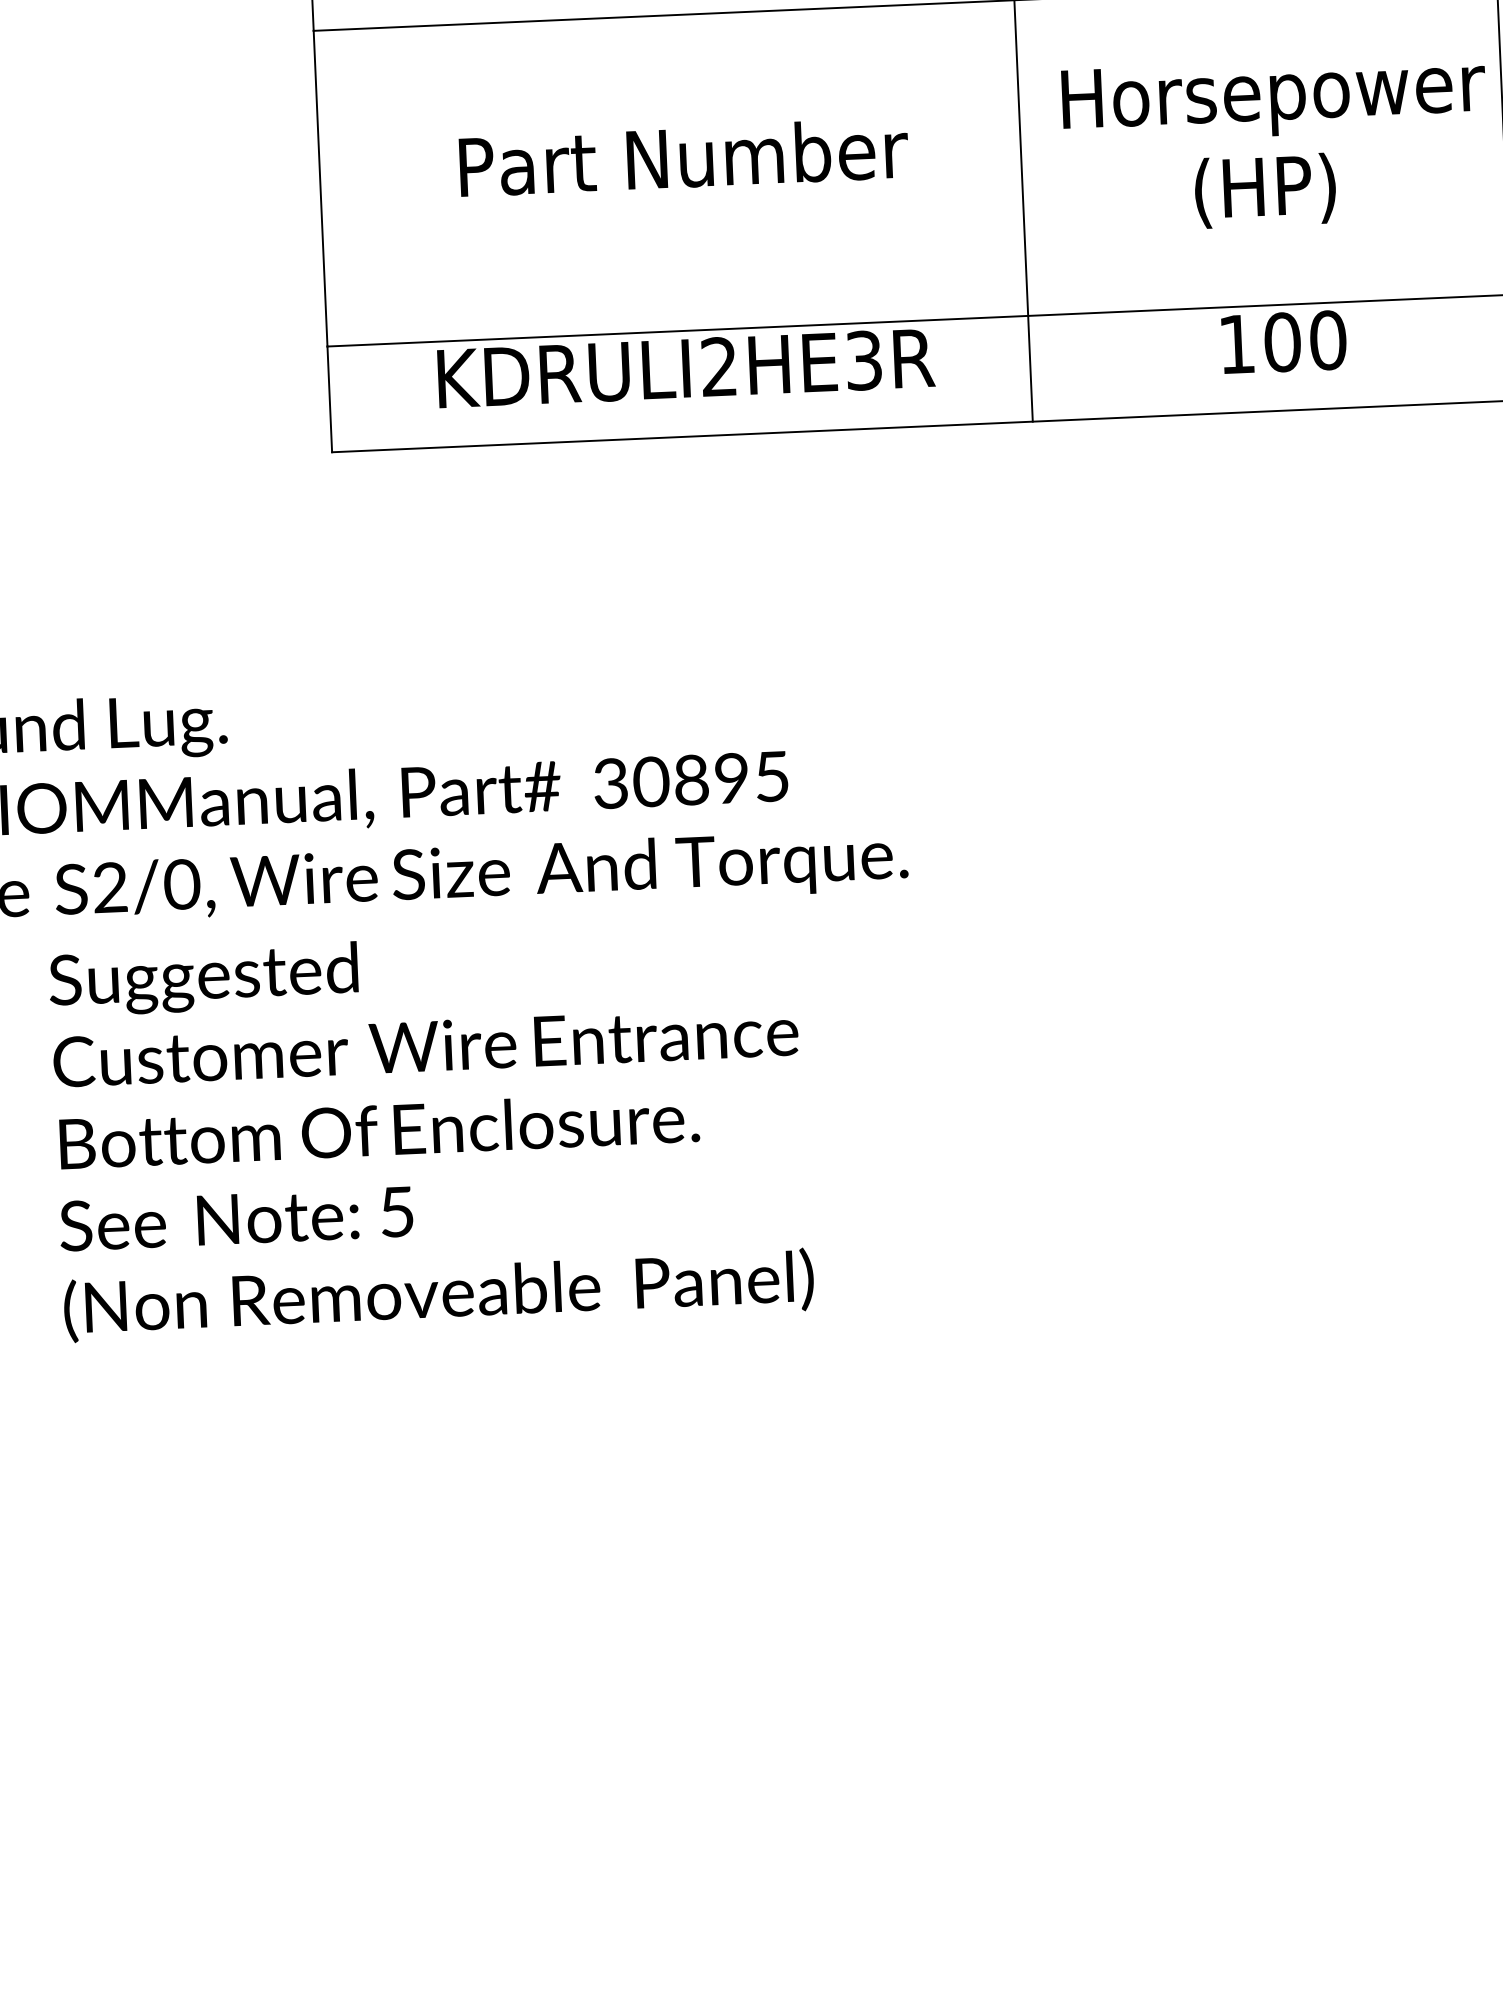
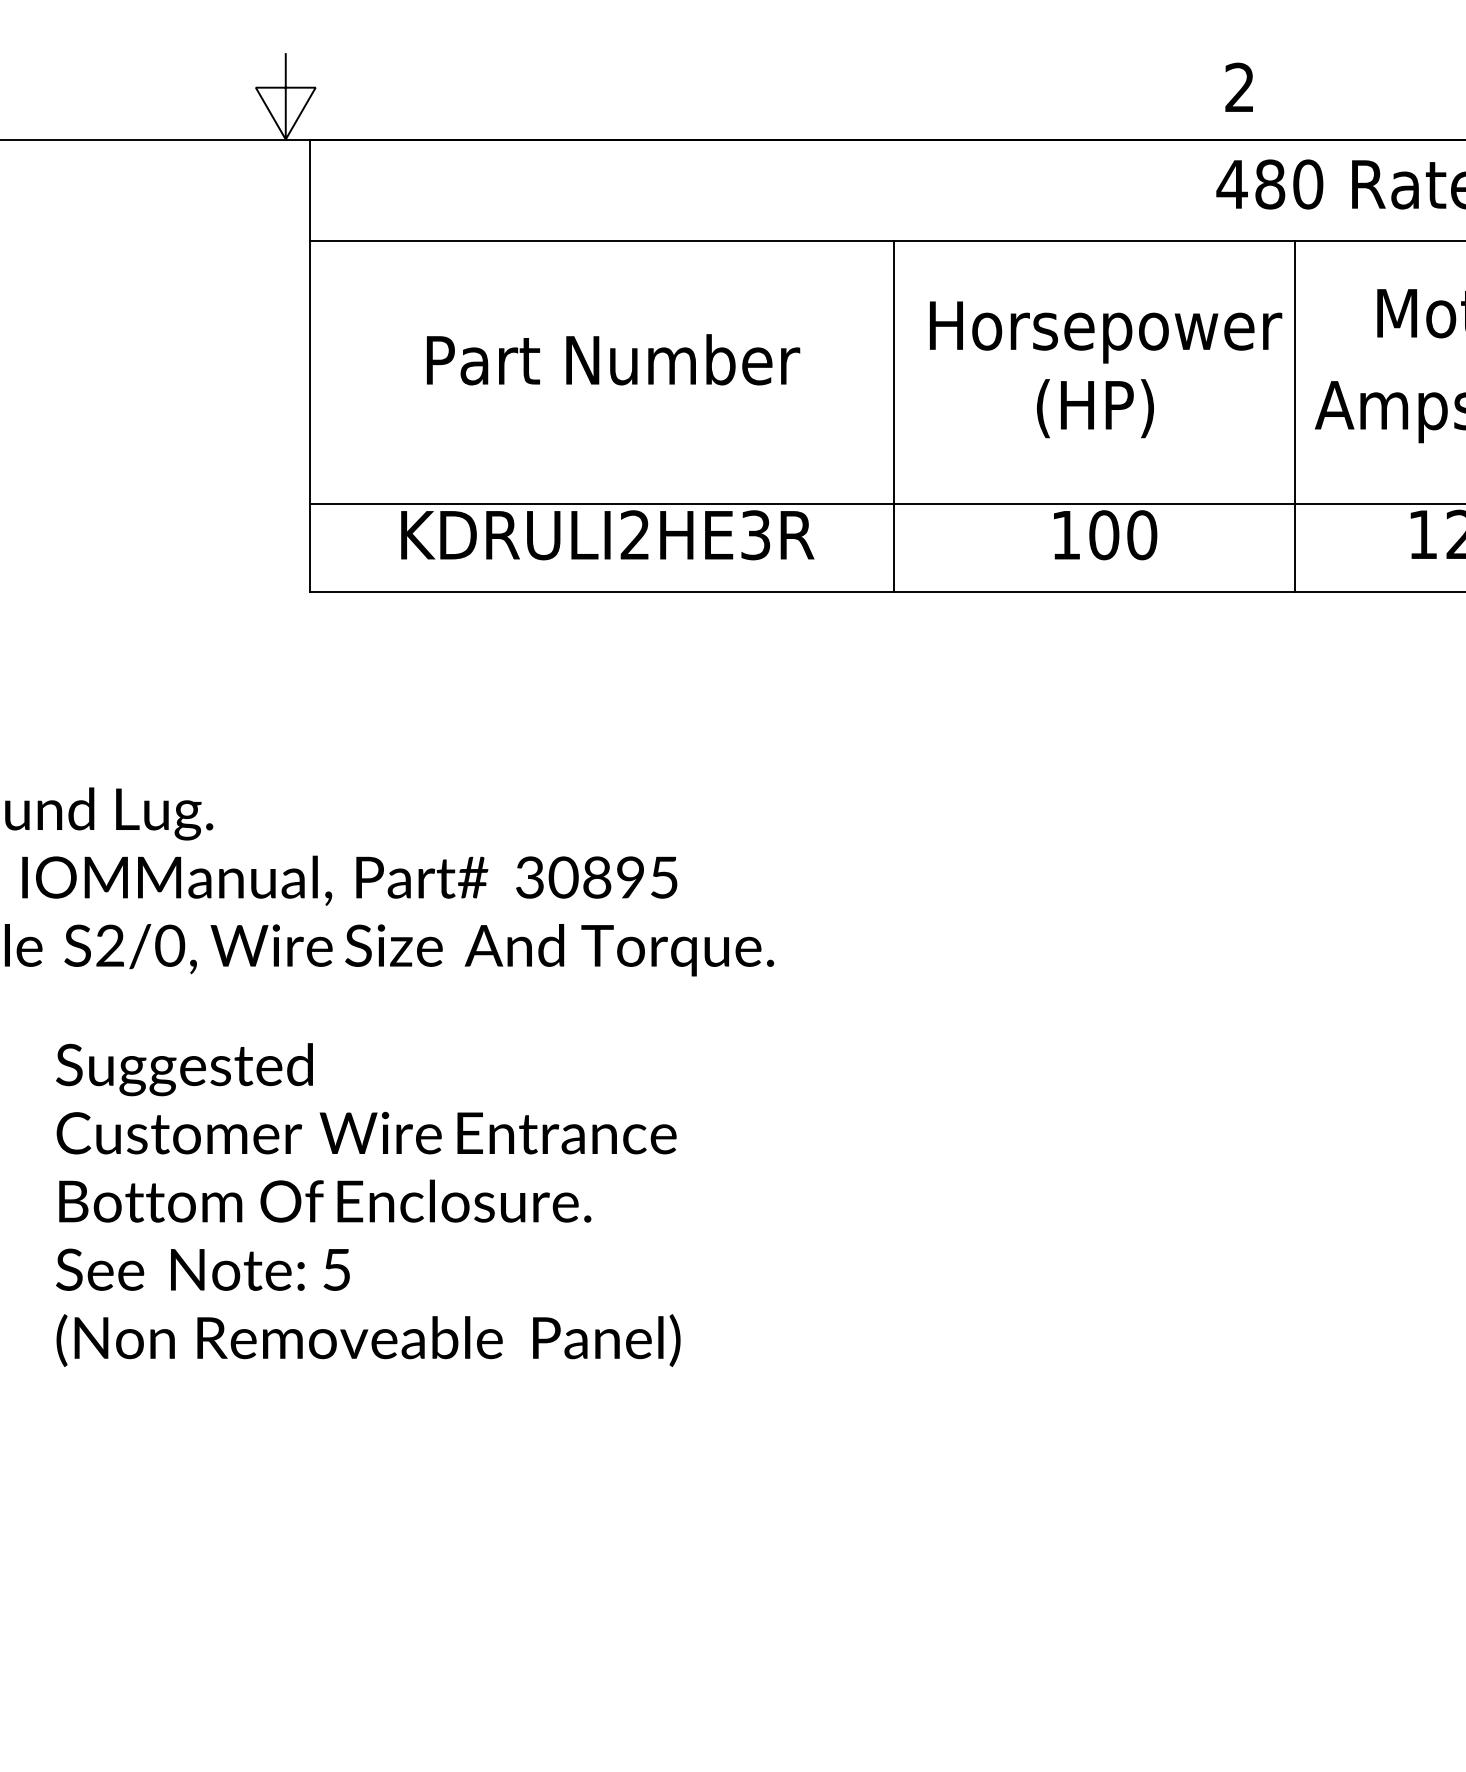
text: (431, 1131) -> (368, 1204), moved

